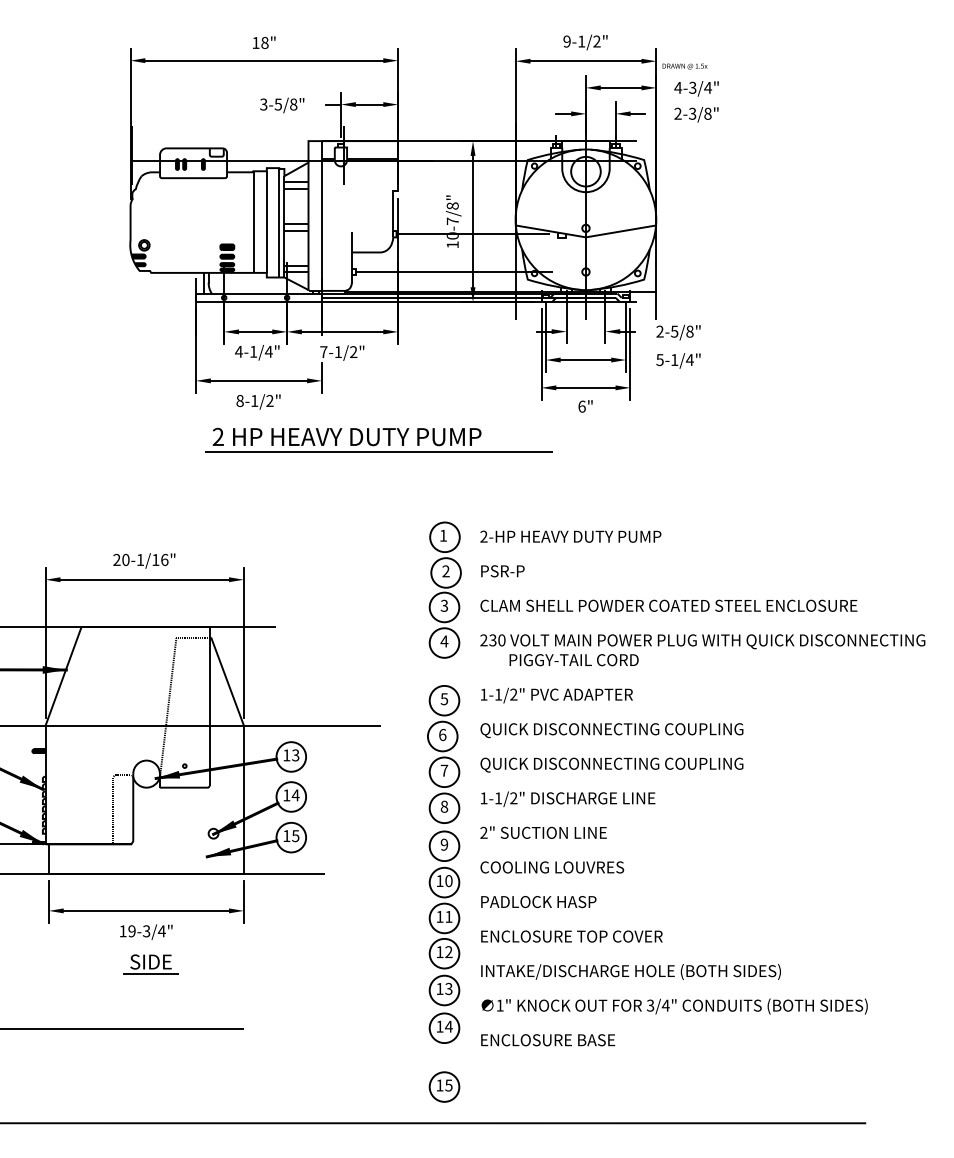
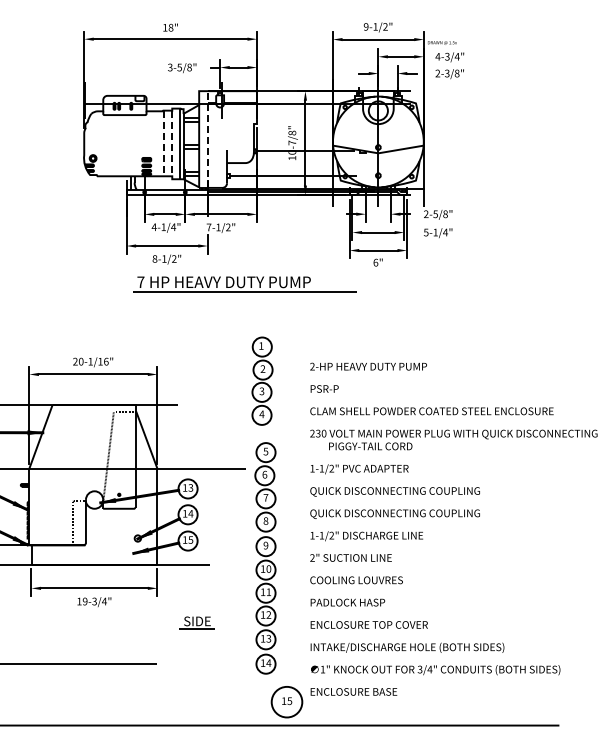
line: (321, 215) -> (207, 139), solid -> dashed
line: (267, 222) -> (172, 143), solid -> dashed
line: (253, 223) -> (163, 144), solid -> dashed
text: (217, 435) -> (140, 281), 2 -> 7
part: (445, 589) -> (262, 380), moved
text: (702, 787) -> (453, 528), moved
part: (443, 864) -> (265, 558), moved
part: (149, 963) -> (196, 622), moved
circle: (443, 1086) -> (286, 701), size x1.6

